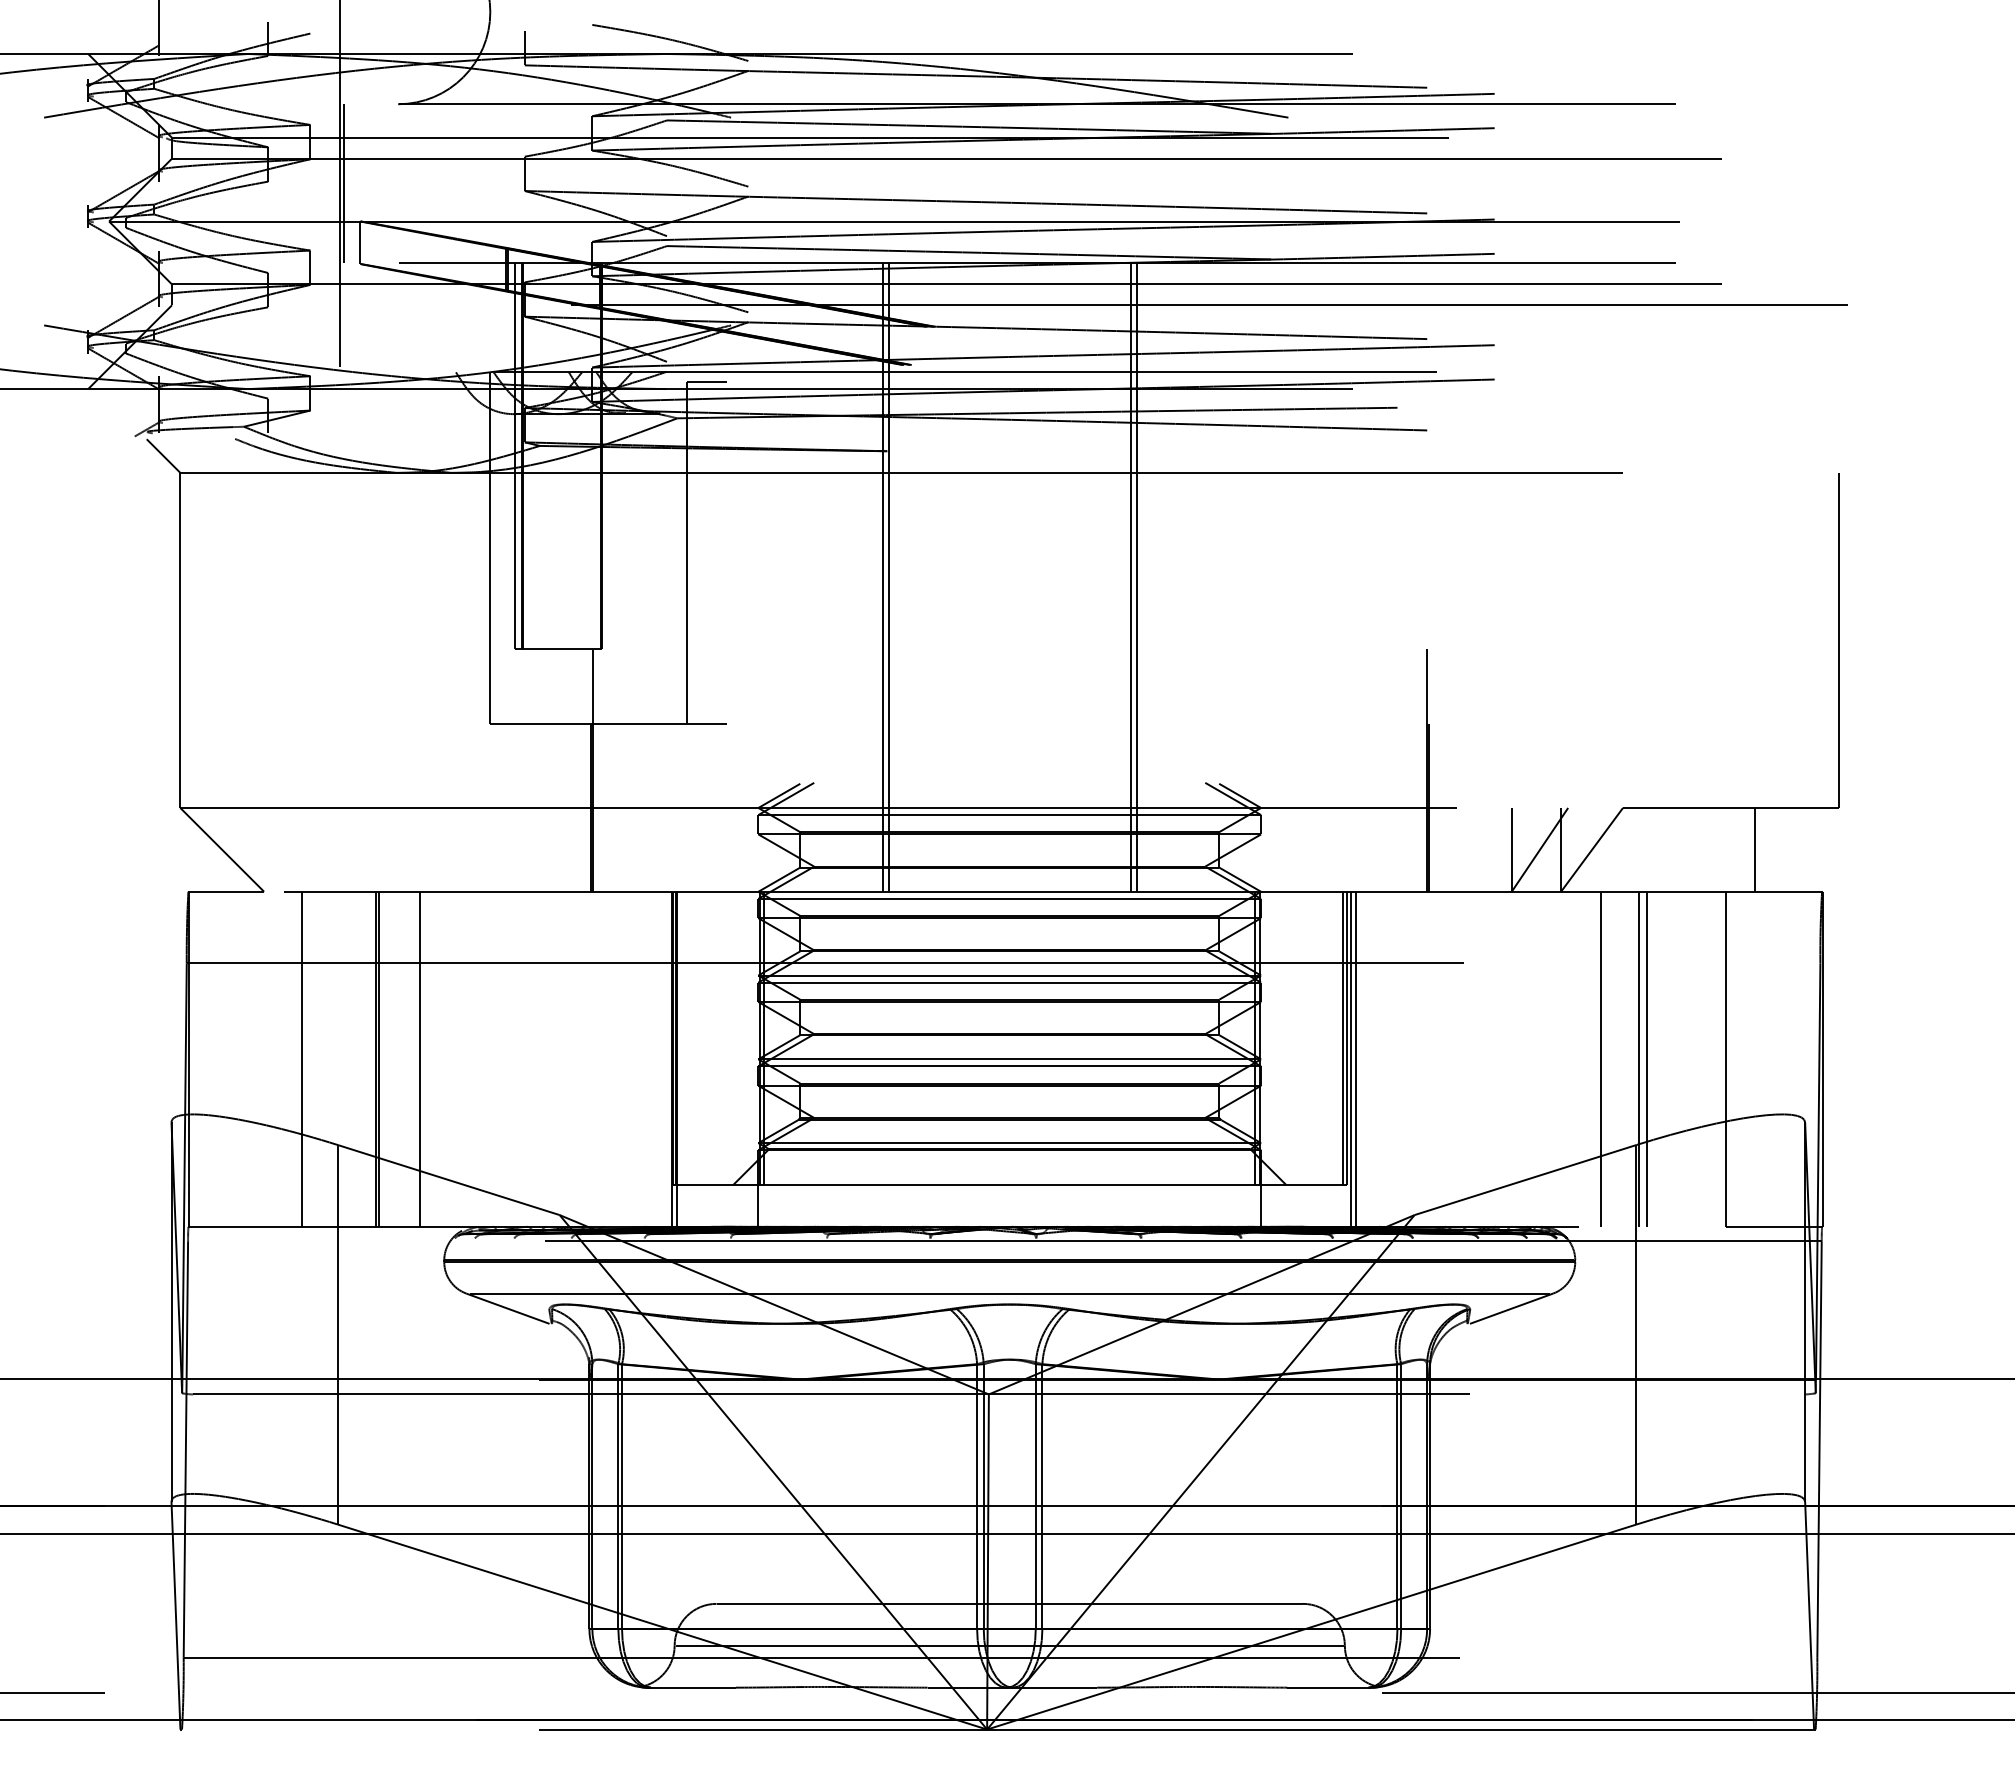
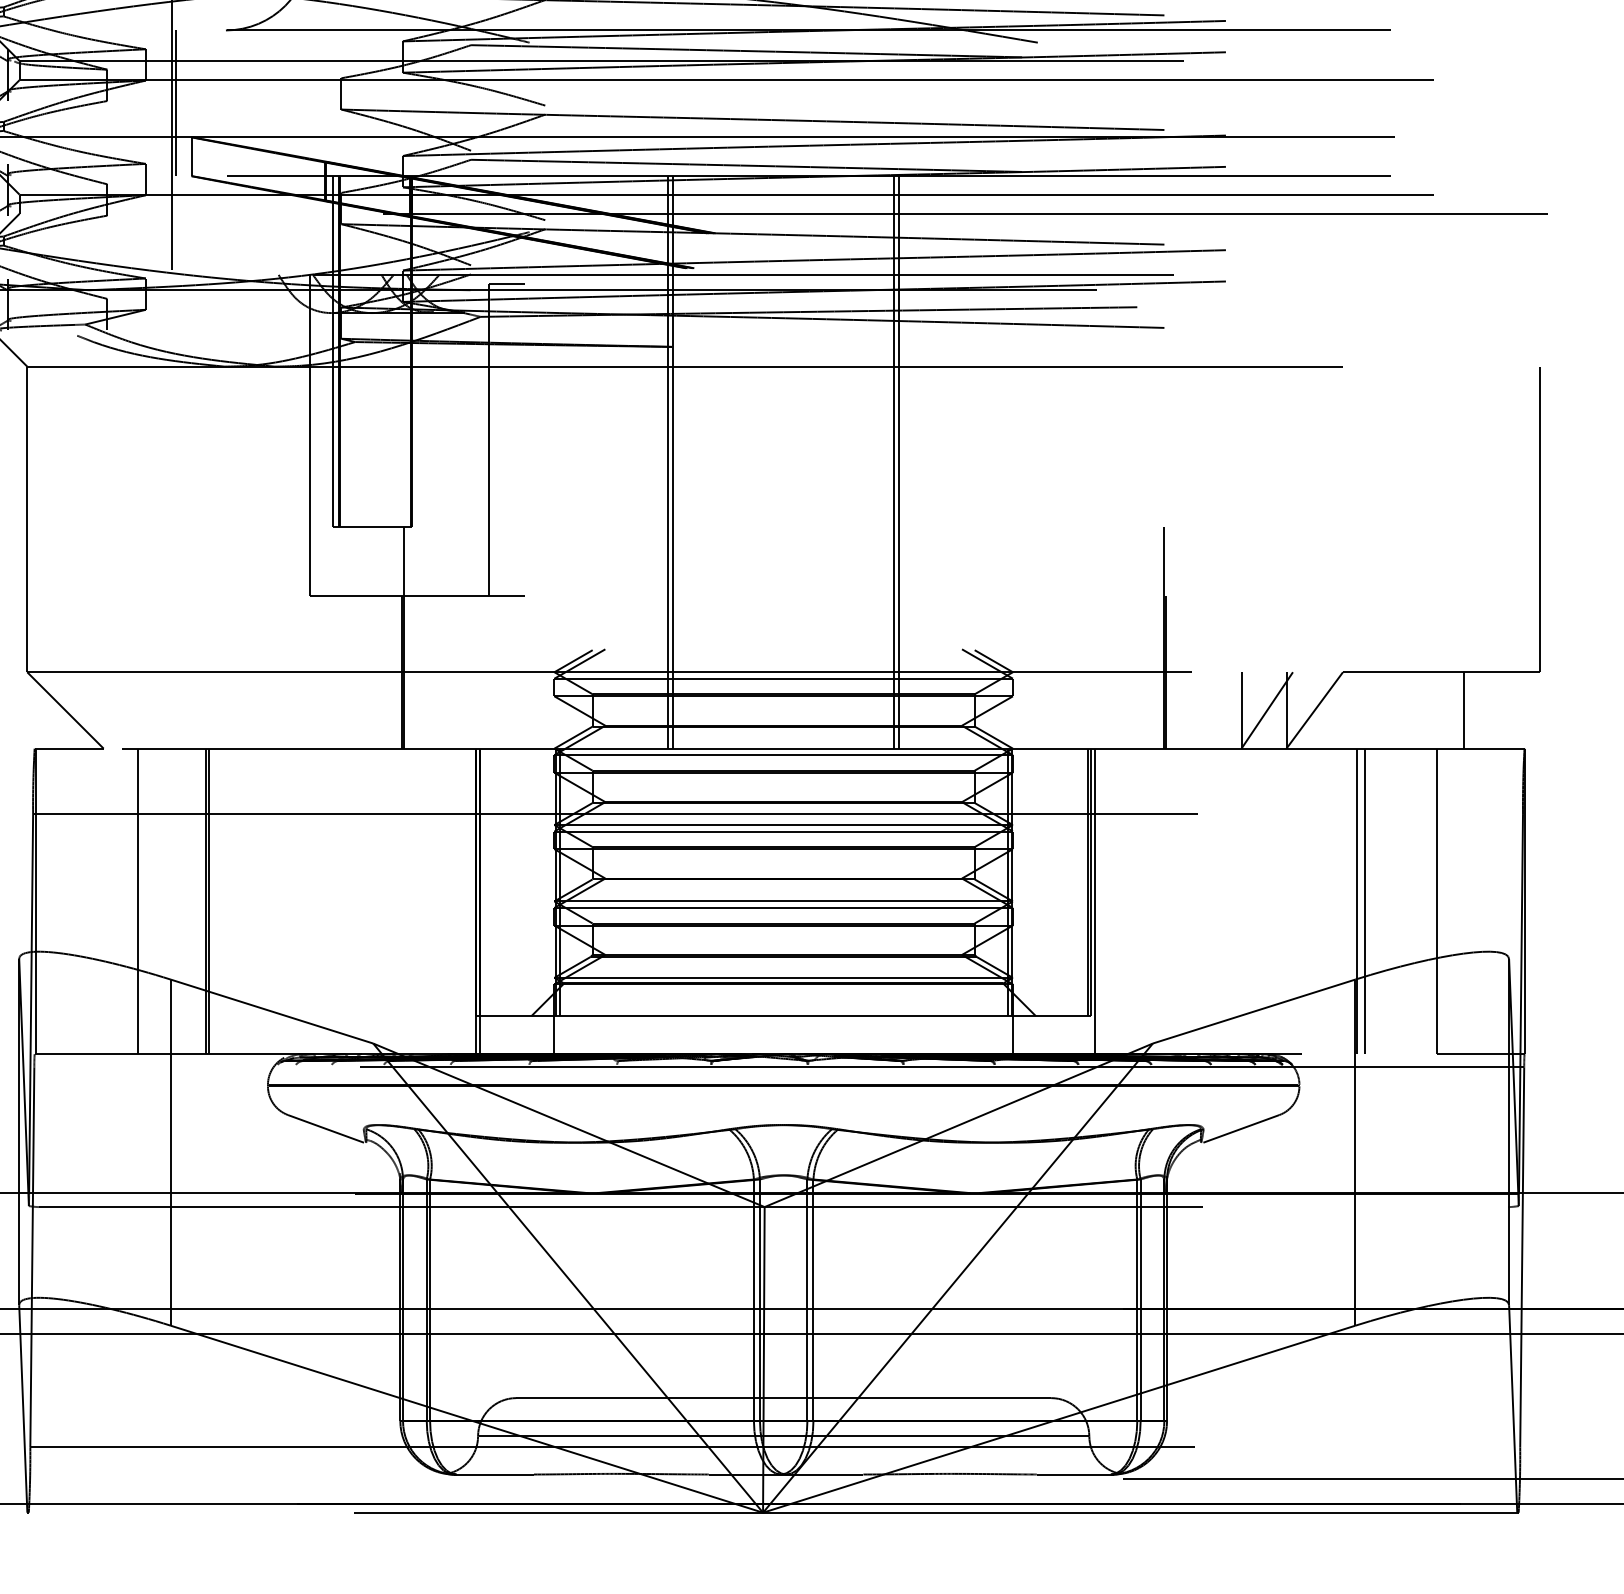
line: (419, 1058) -> (245, 900), removed
line: (1355, 1058) -> (1099, 900), removed
line: (1600, 1058) -> (1322, 900), removed
line: (1009, 1293) -> (783, 1115), removed

